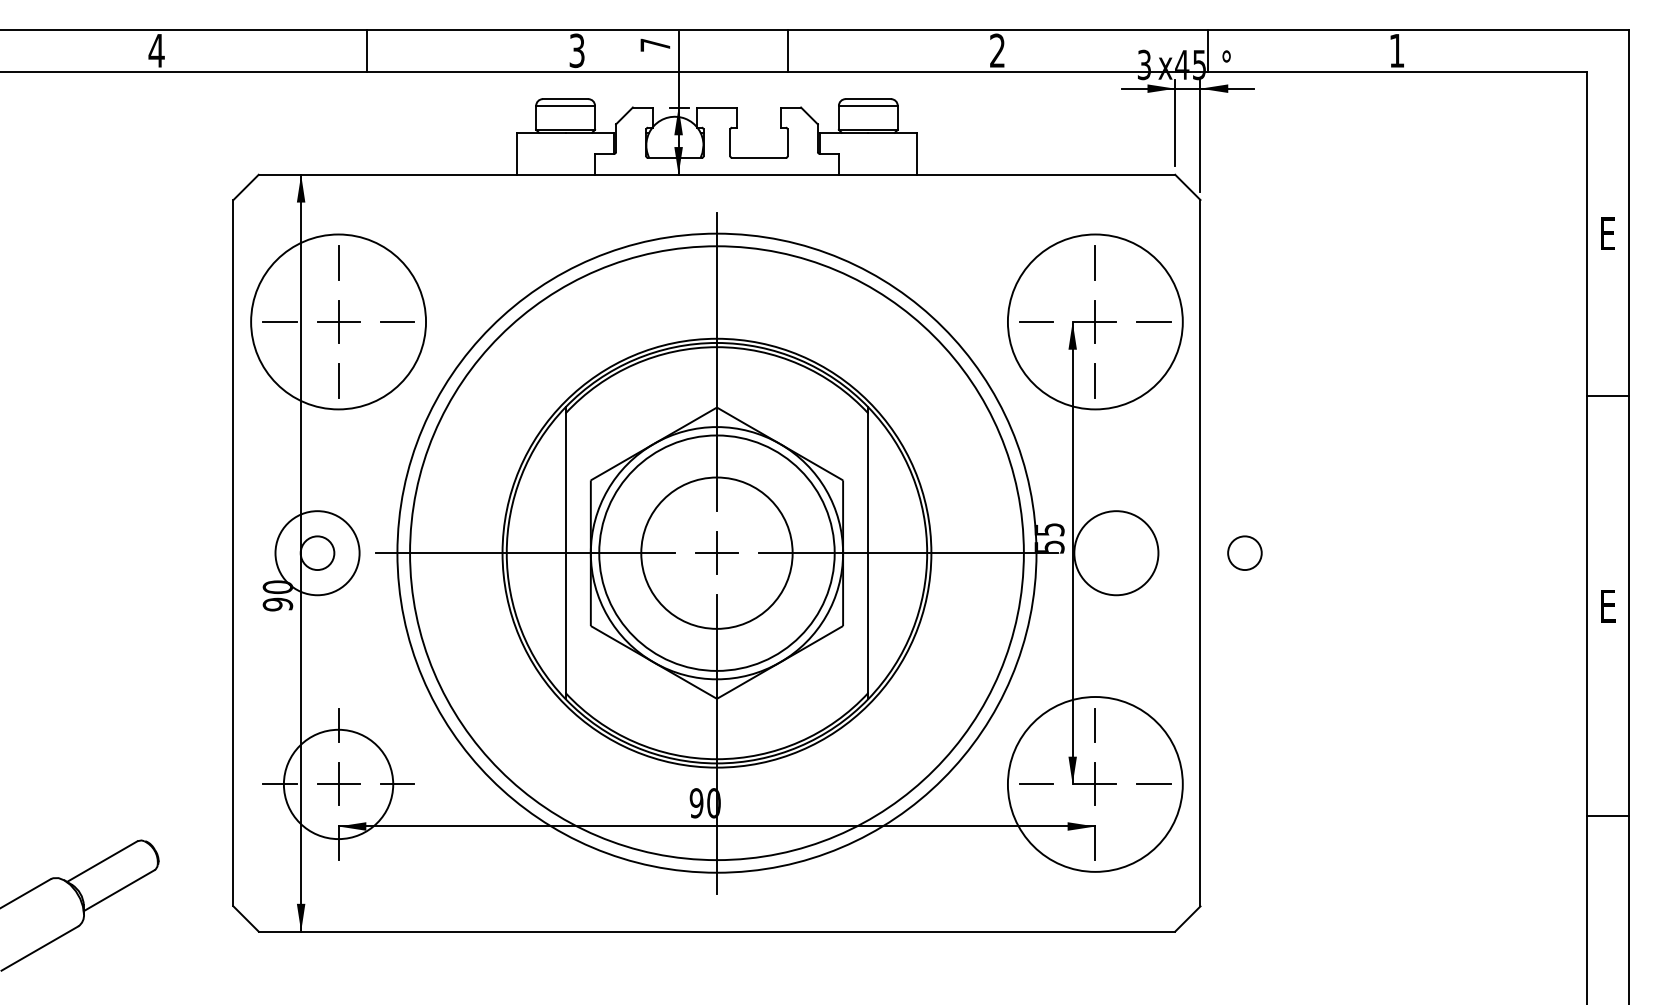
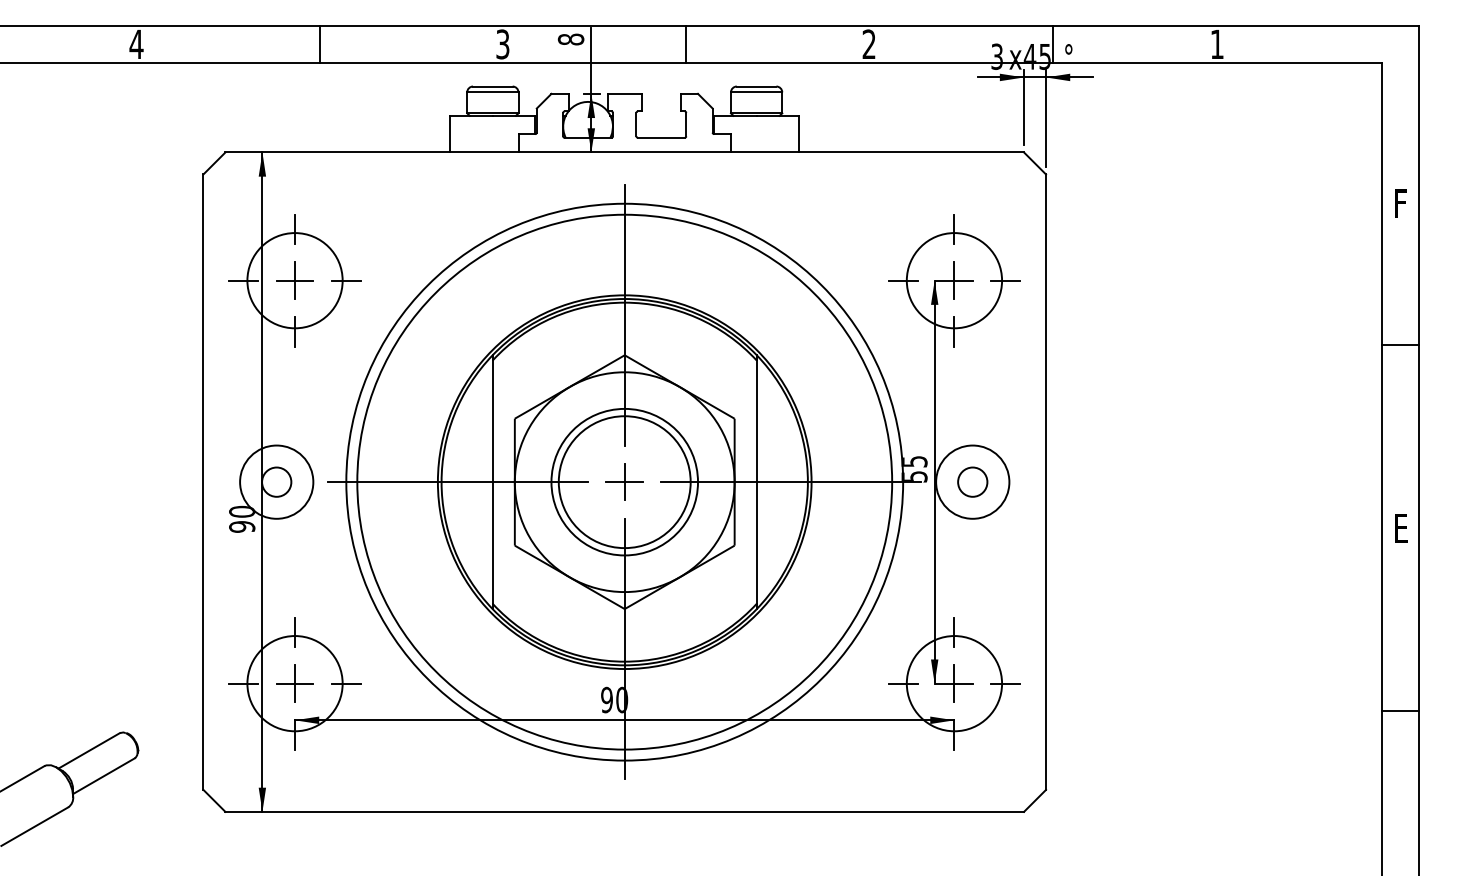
text: (654, 45) -> (570, 39), 7 -> 8
text: (1608, 235) -> (1401, 205), E -> F
circle: (337, 321) -> (294, 280), size x0.62
circle: (1095, 321) -> (954, 280), size x0.62
circle: (716, 552) -> (624, 481), size x0.71
circle: (1244, 552) -> (972, 481), moved
circle: (1095, 784) -> (954, 683), size x0.62

